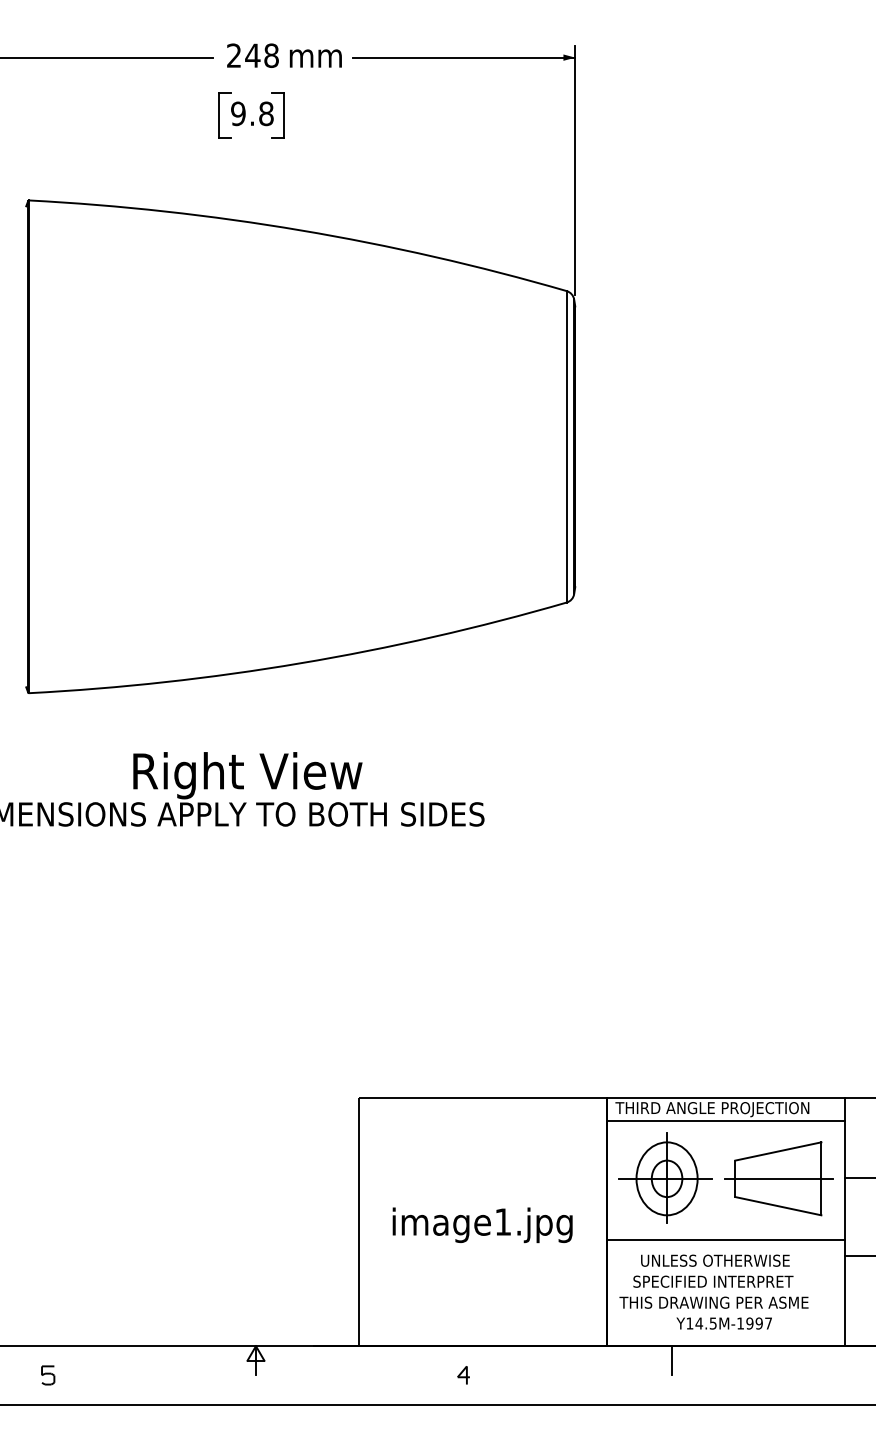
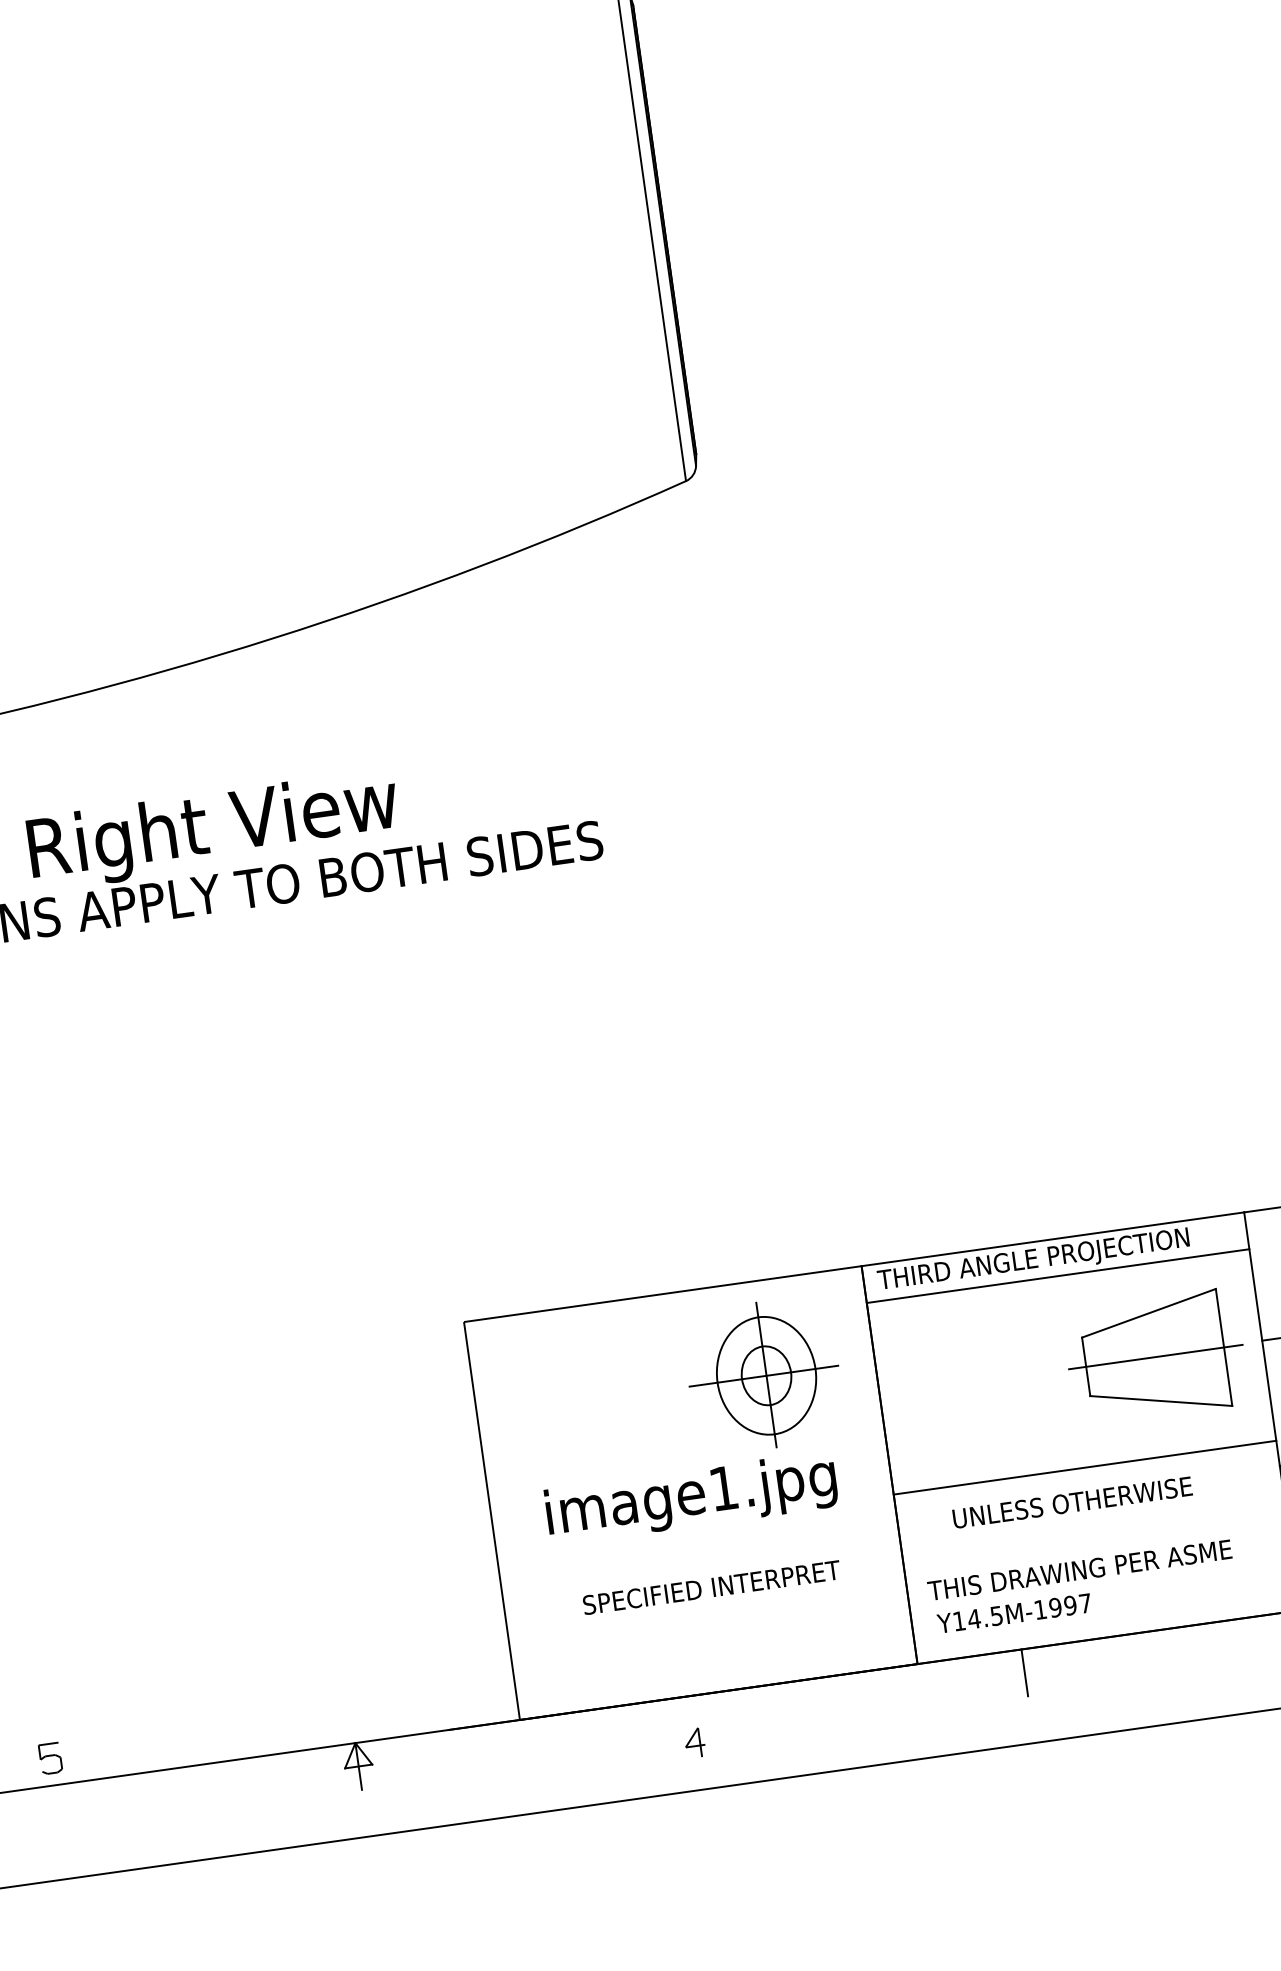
part: (665, 1177) -> (763, 1374), moved
text: (713, 1281) -> (711, 1587), moved
text: (723, 1323) -> (1013, 1613), moved
part: (48, 1375) -> (51, 1758), moved

